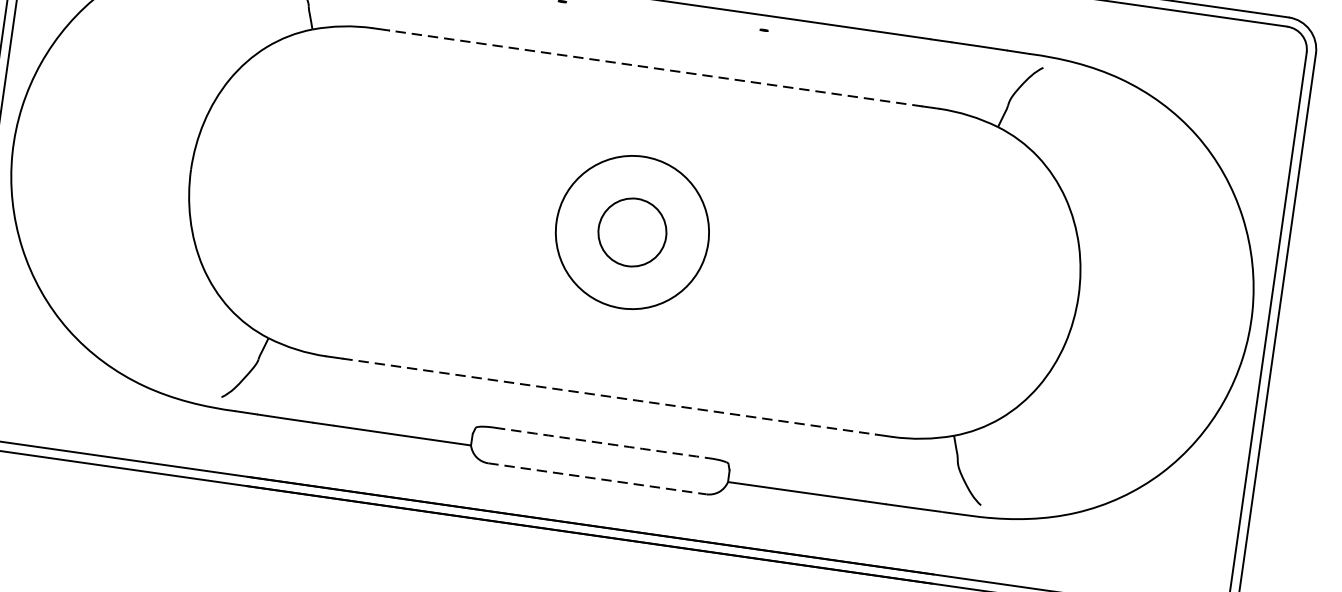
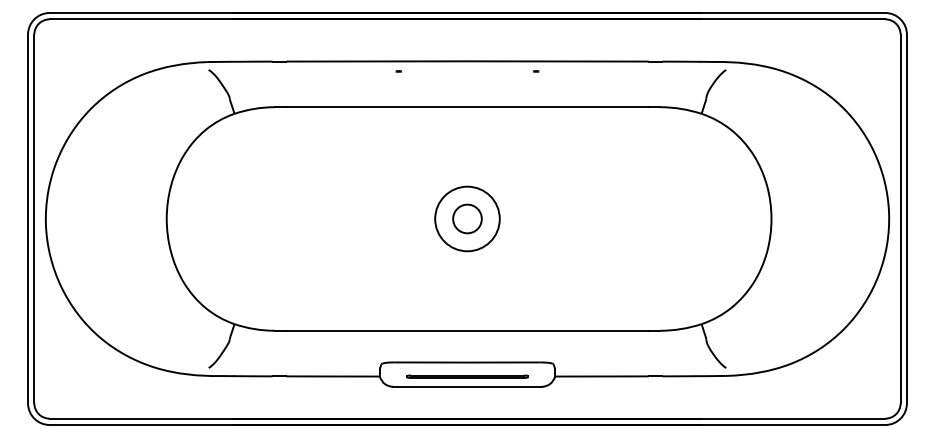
line: (655, 68) -> (467, 107), dashed -> solid
circle: (632, 231) -> (467, 218), size x0.62
circle: (632, 231) -> (467, 218), size x0.62
line: (609, 396) -> (467, 330), dashed -> solid
arc: (602, 443) -> (467, 362), dashed -> solid
line: (599, 463) -> (467, 376), added
line: (597, 478) -> (467, 386), dashed -> solid

